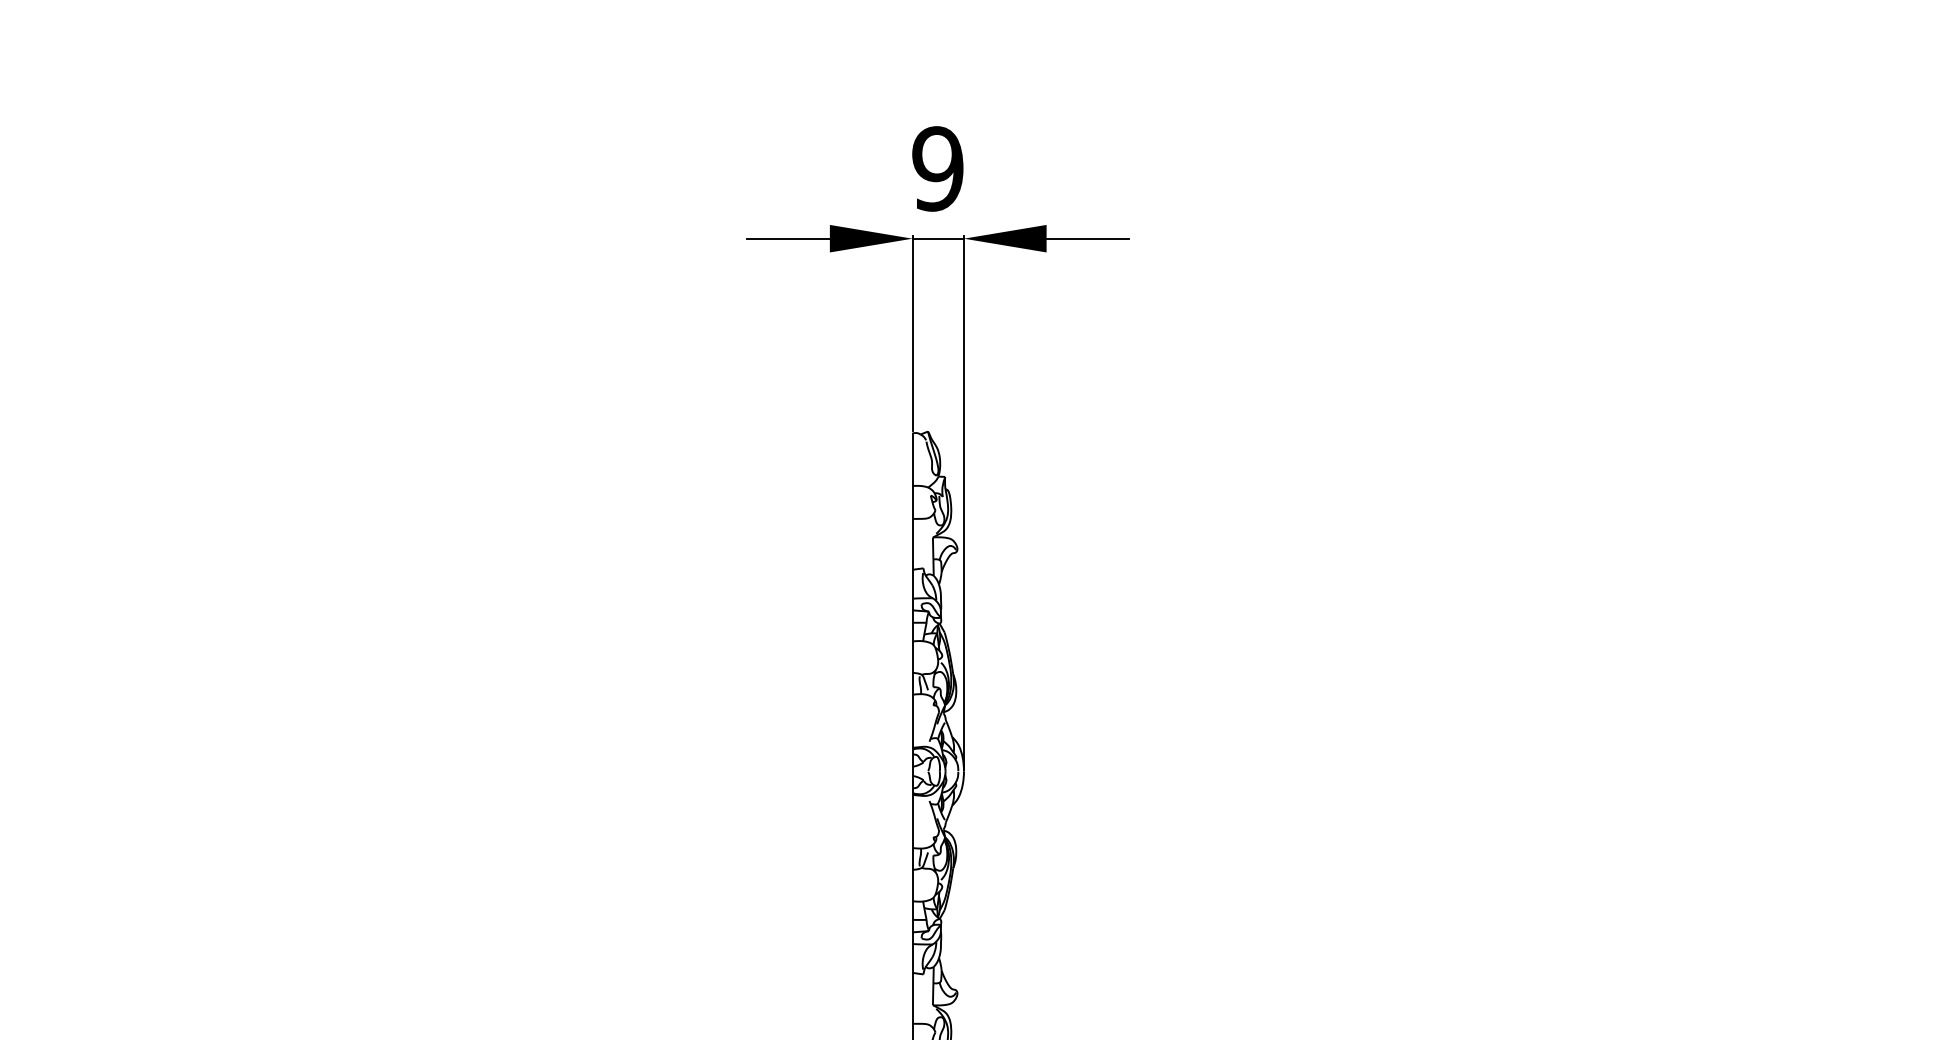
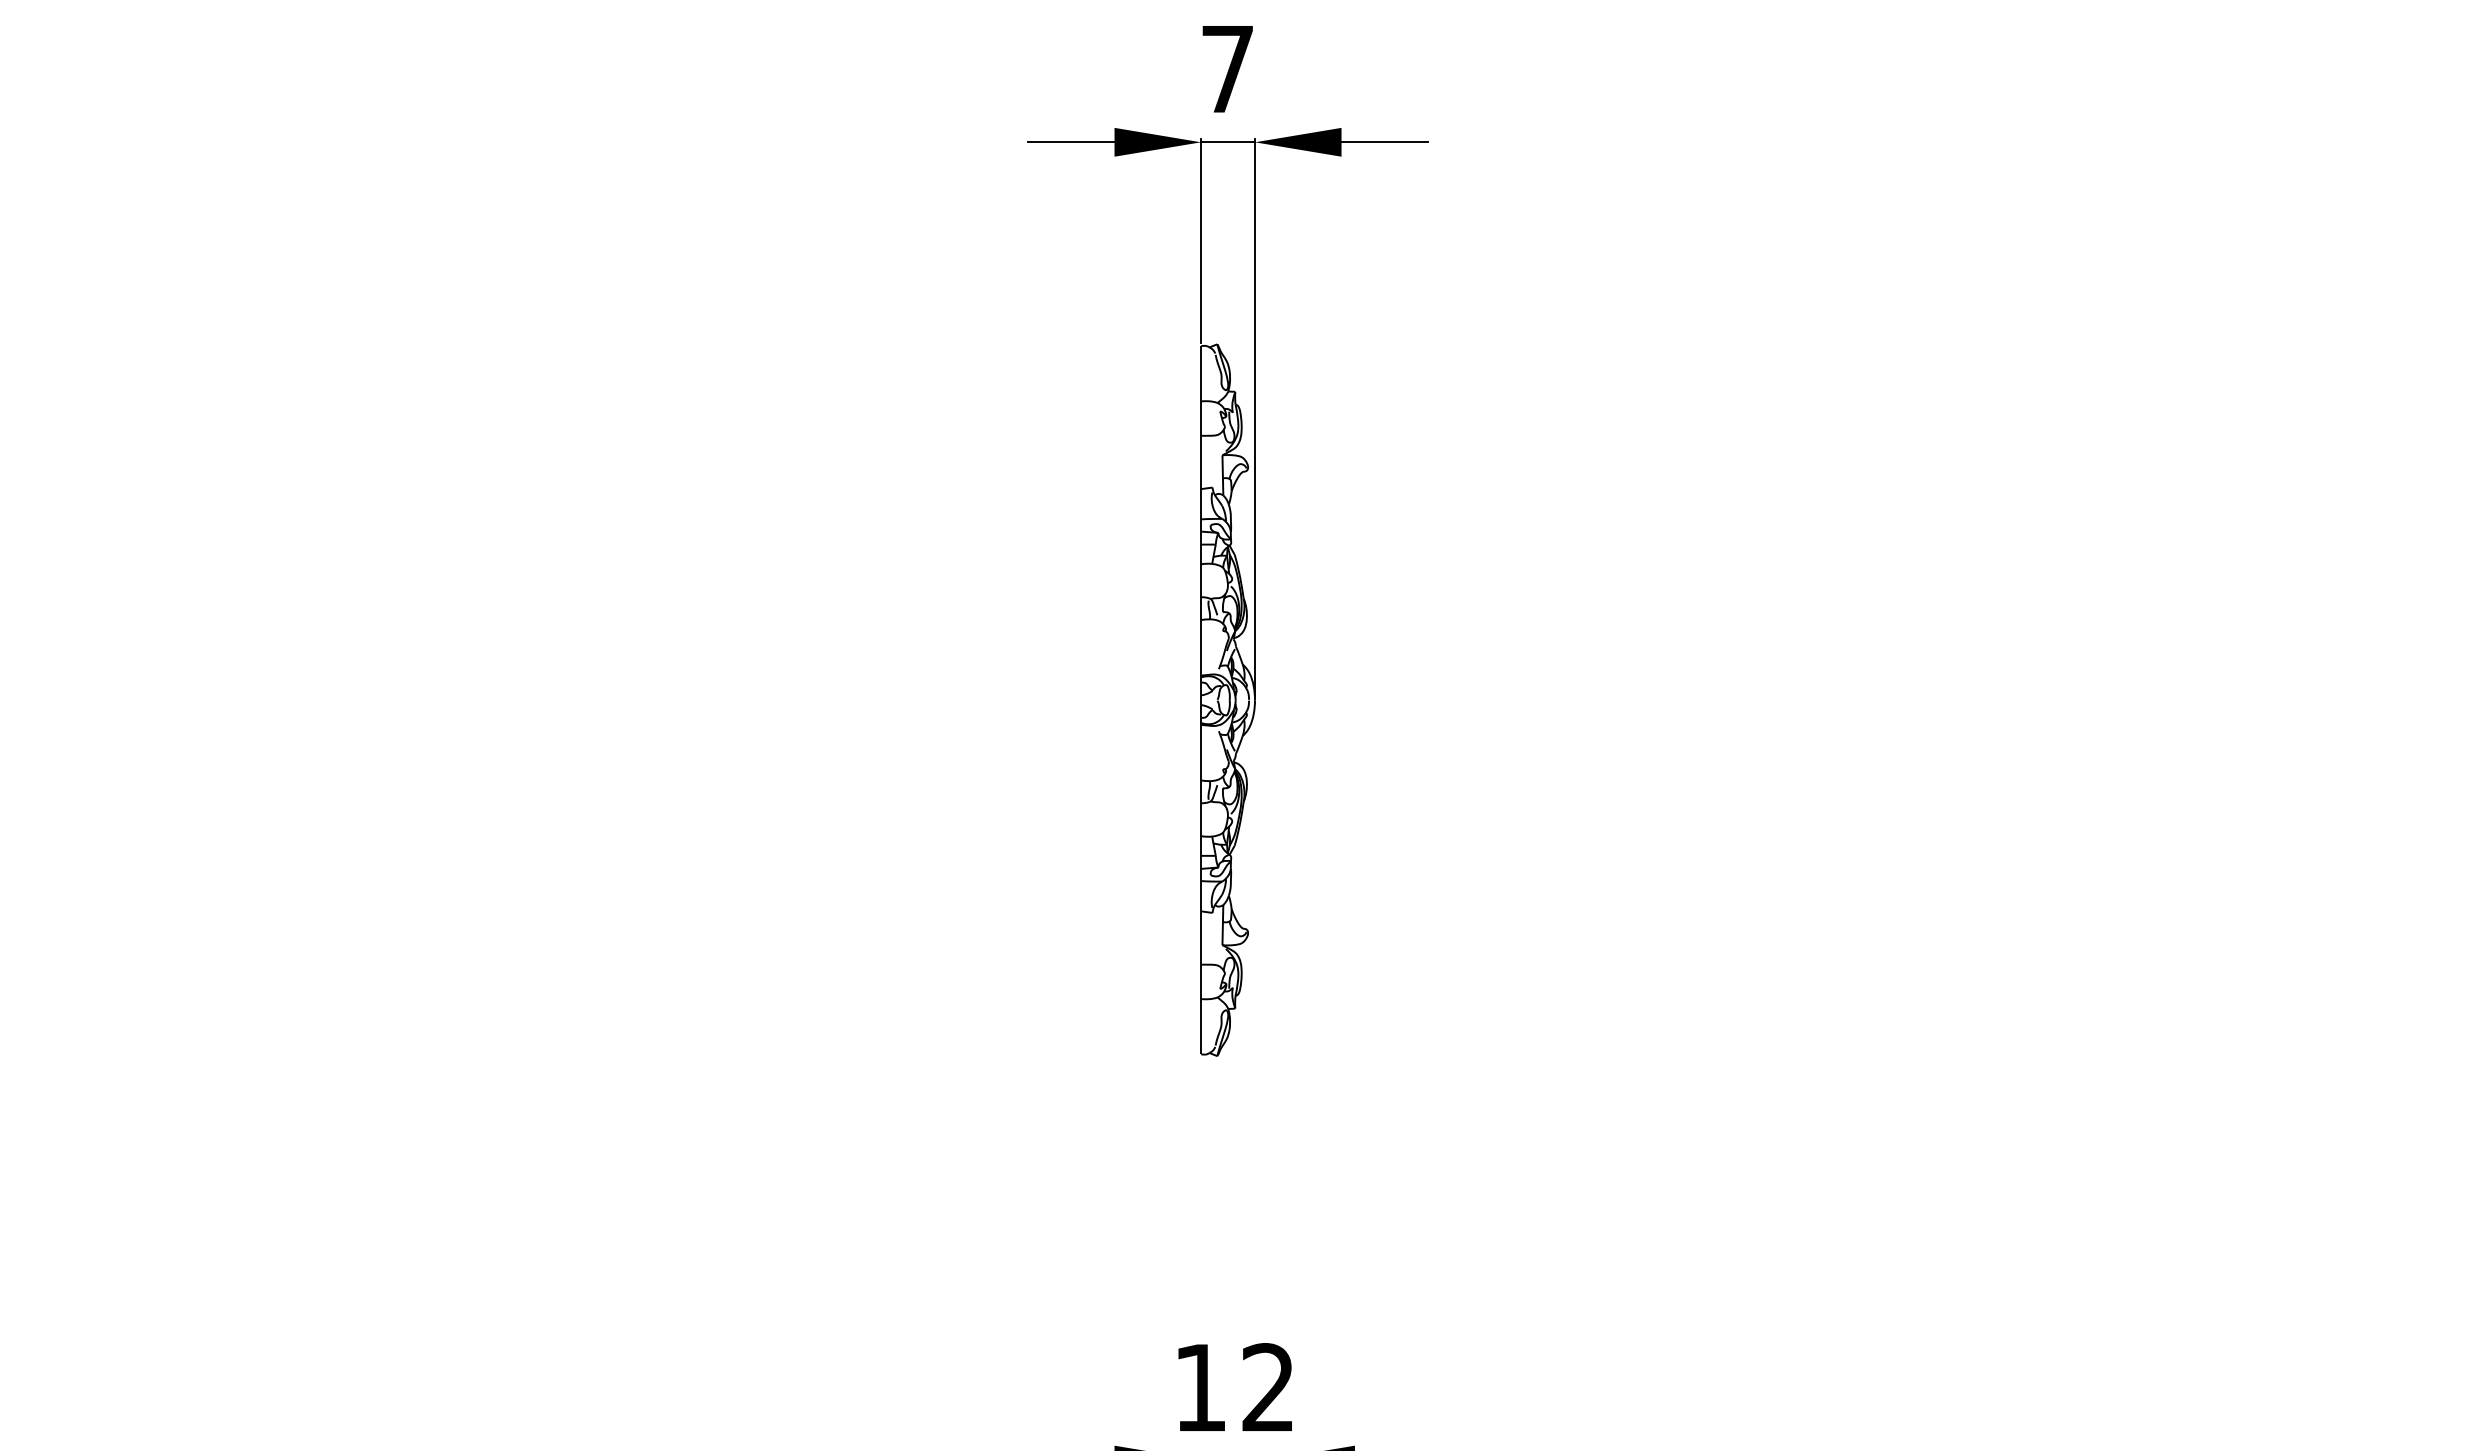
text: (937, 169) -> (1227, 69), 9 -> 7

